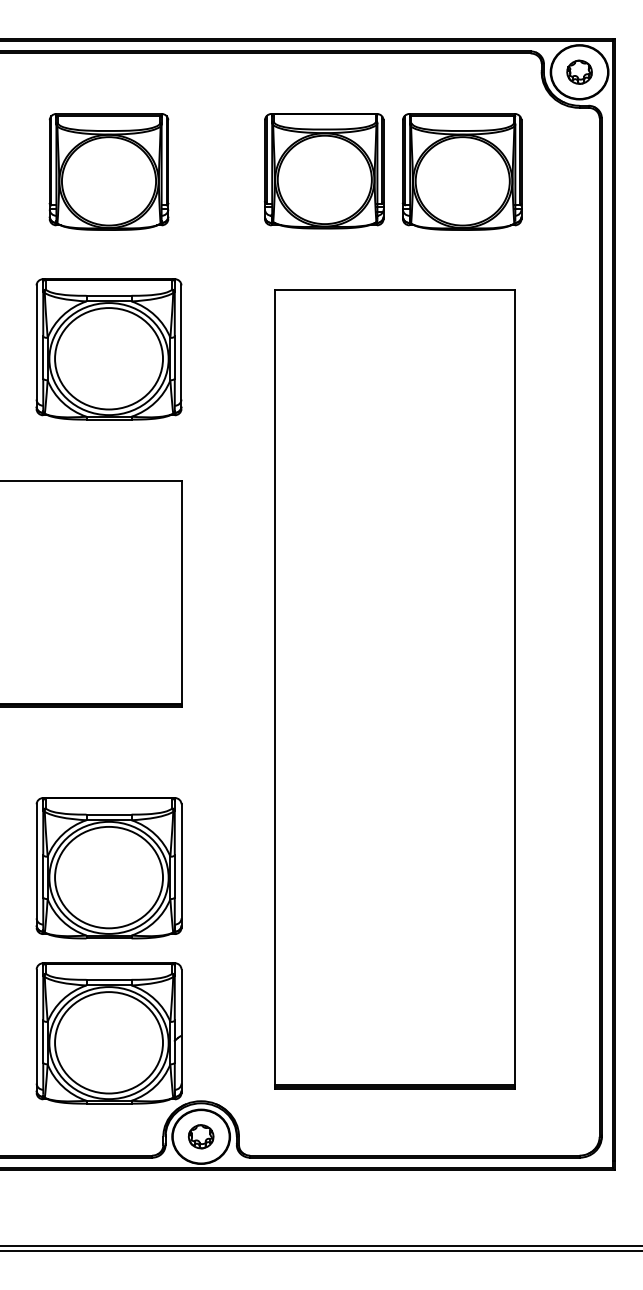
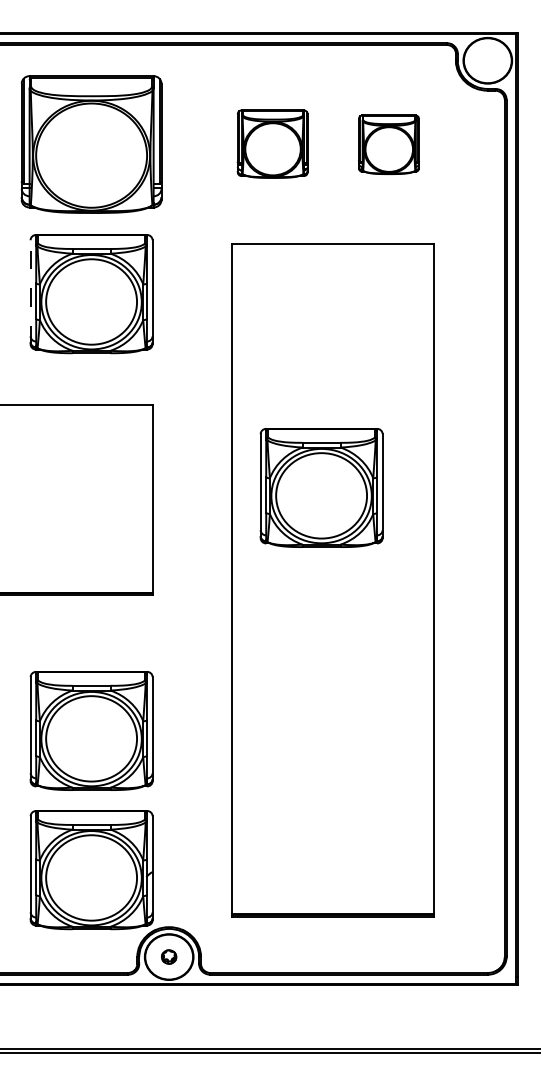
part: (579, 71) -> (487, 60), removed
part: (108, 171) -> (91, 144), size x1.4
part: (323, 171) -> (272, 144), size x0.7
part: (461, 171) -> (388, 144), size x0.6
line: (36, 346) -> (30, 291), solid -> dashed
part: (382, 579) -> (321, 487), added
part: (200, 1136) -> (168, 956), size x0.7

